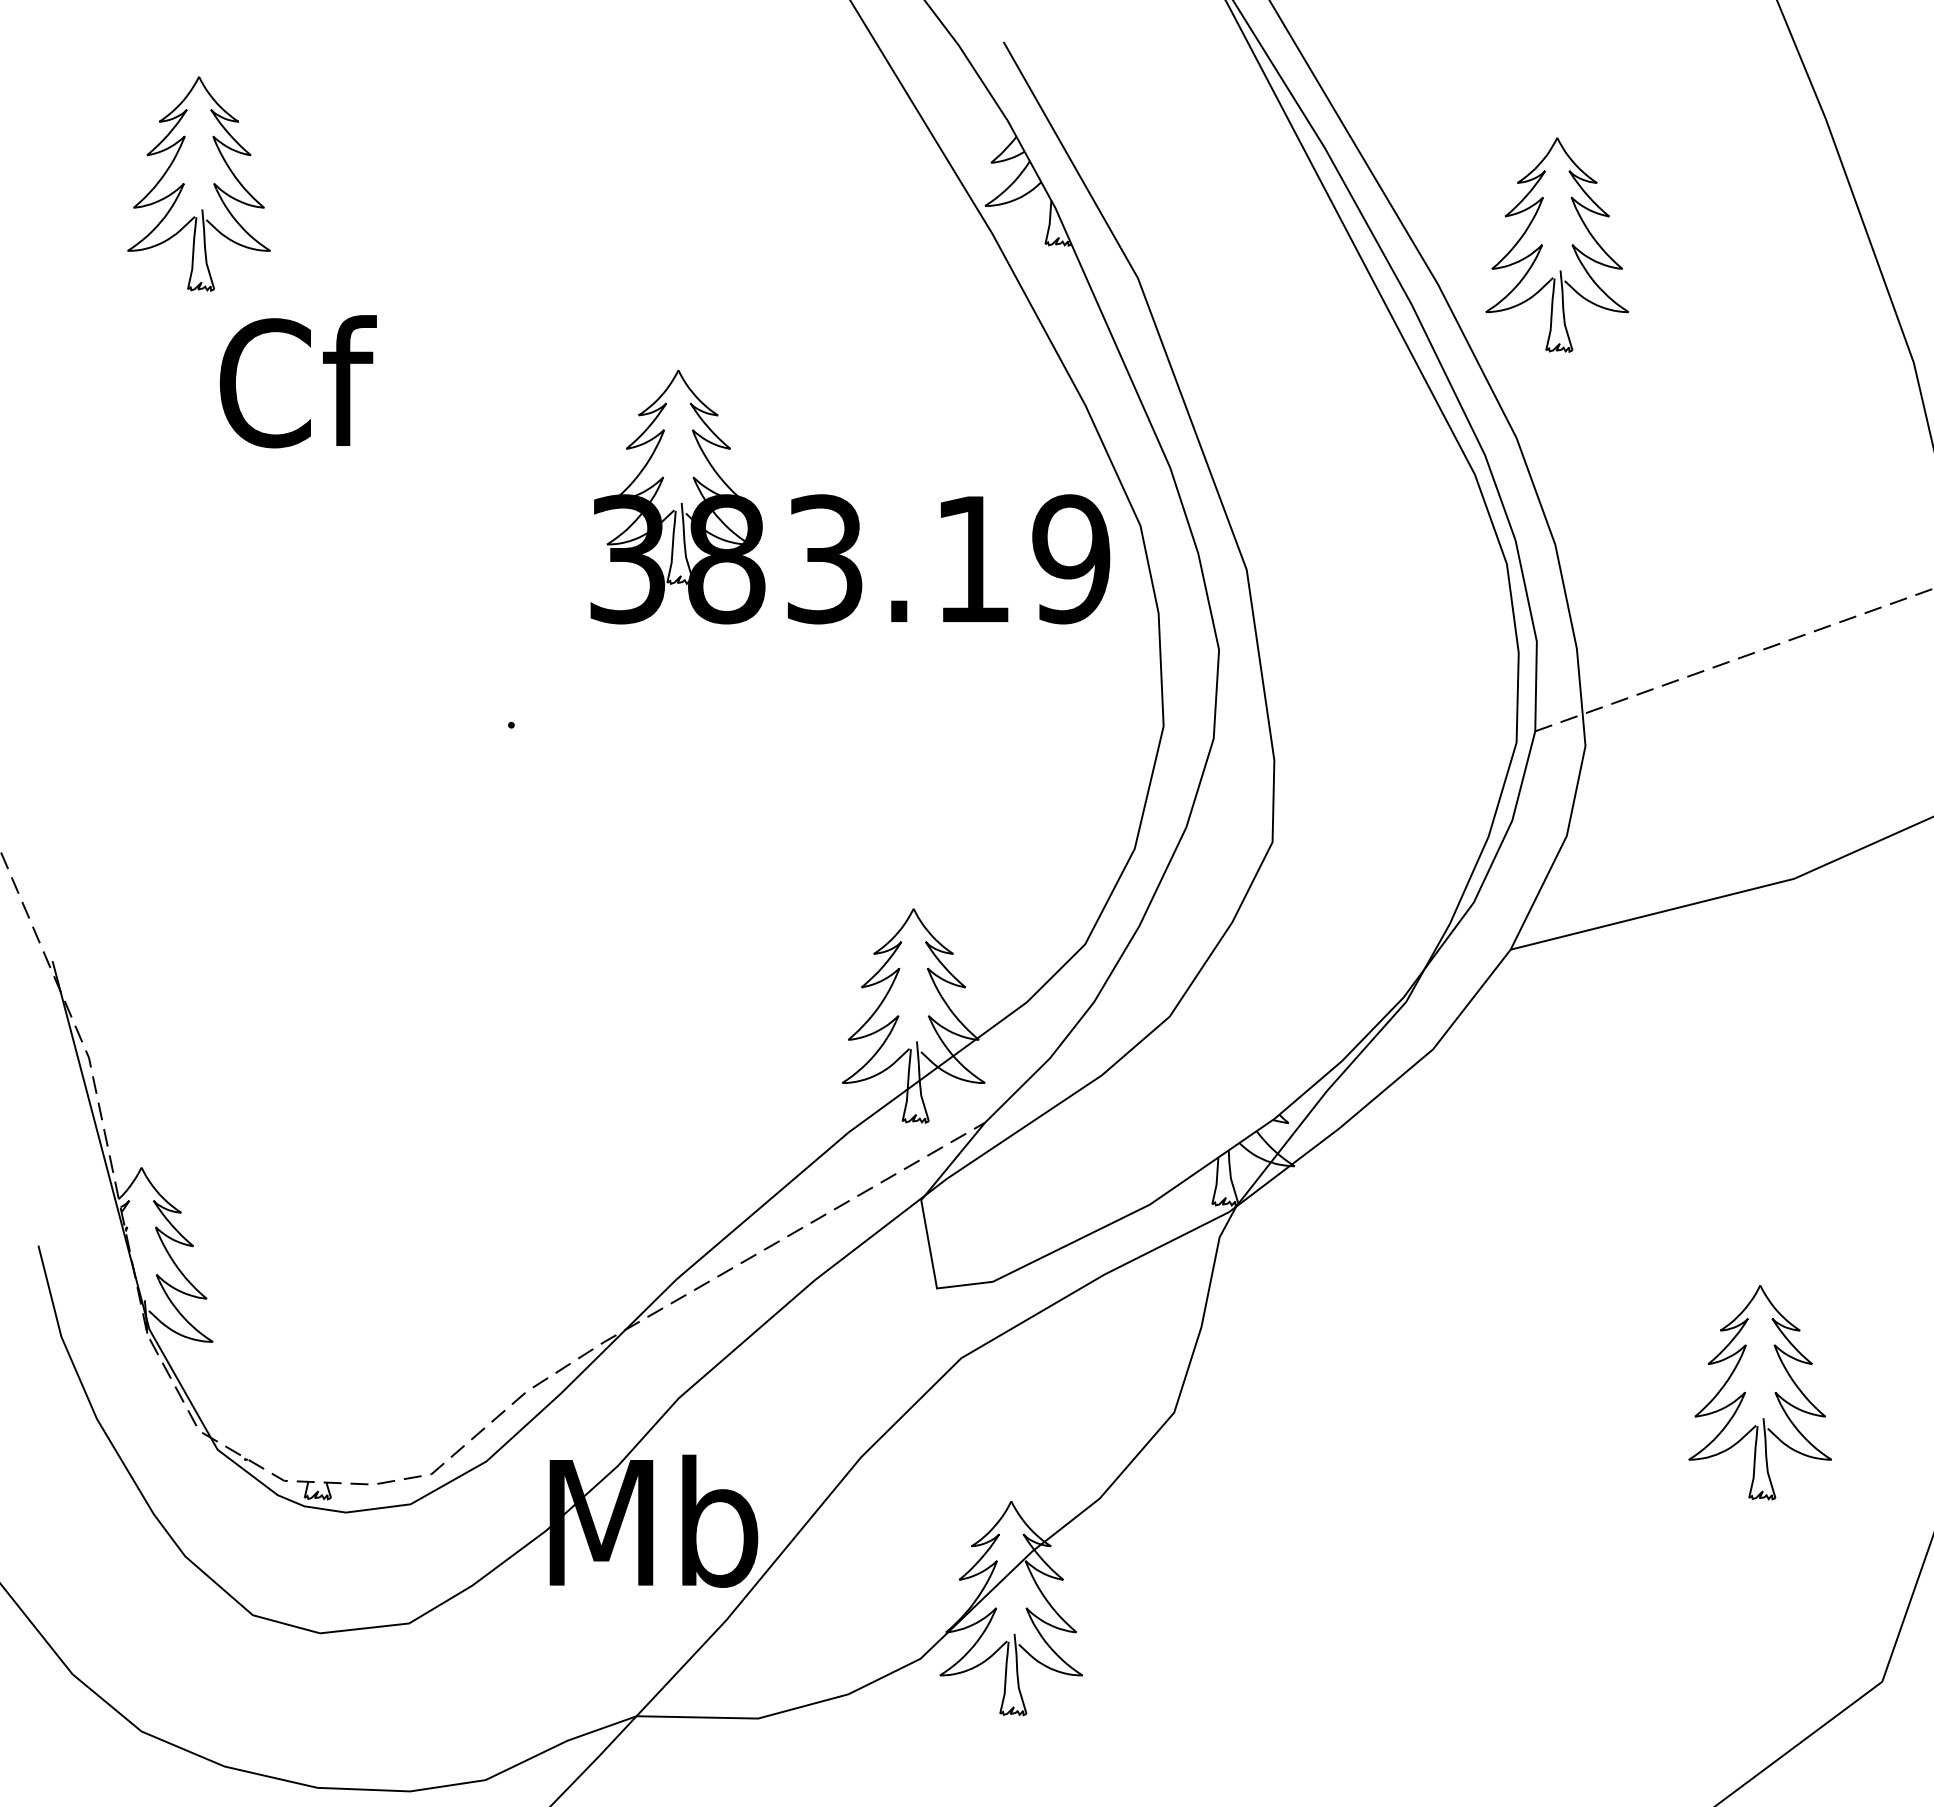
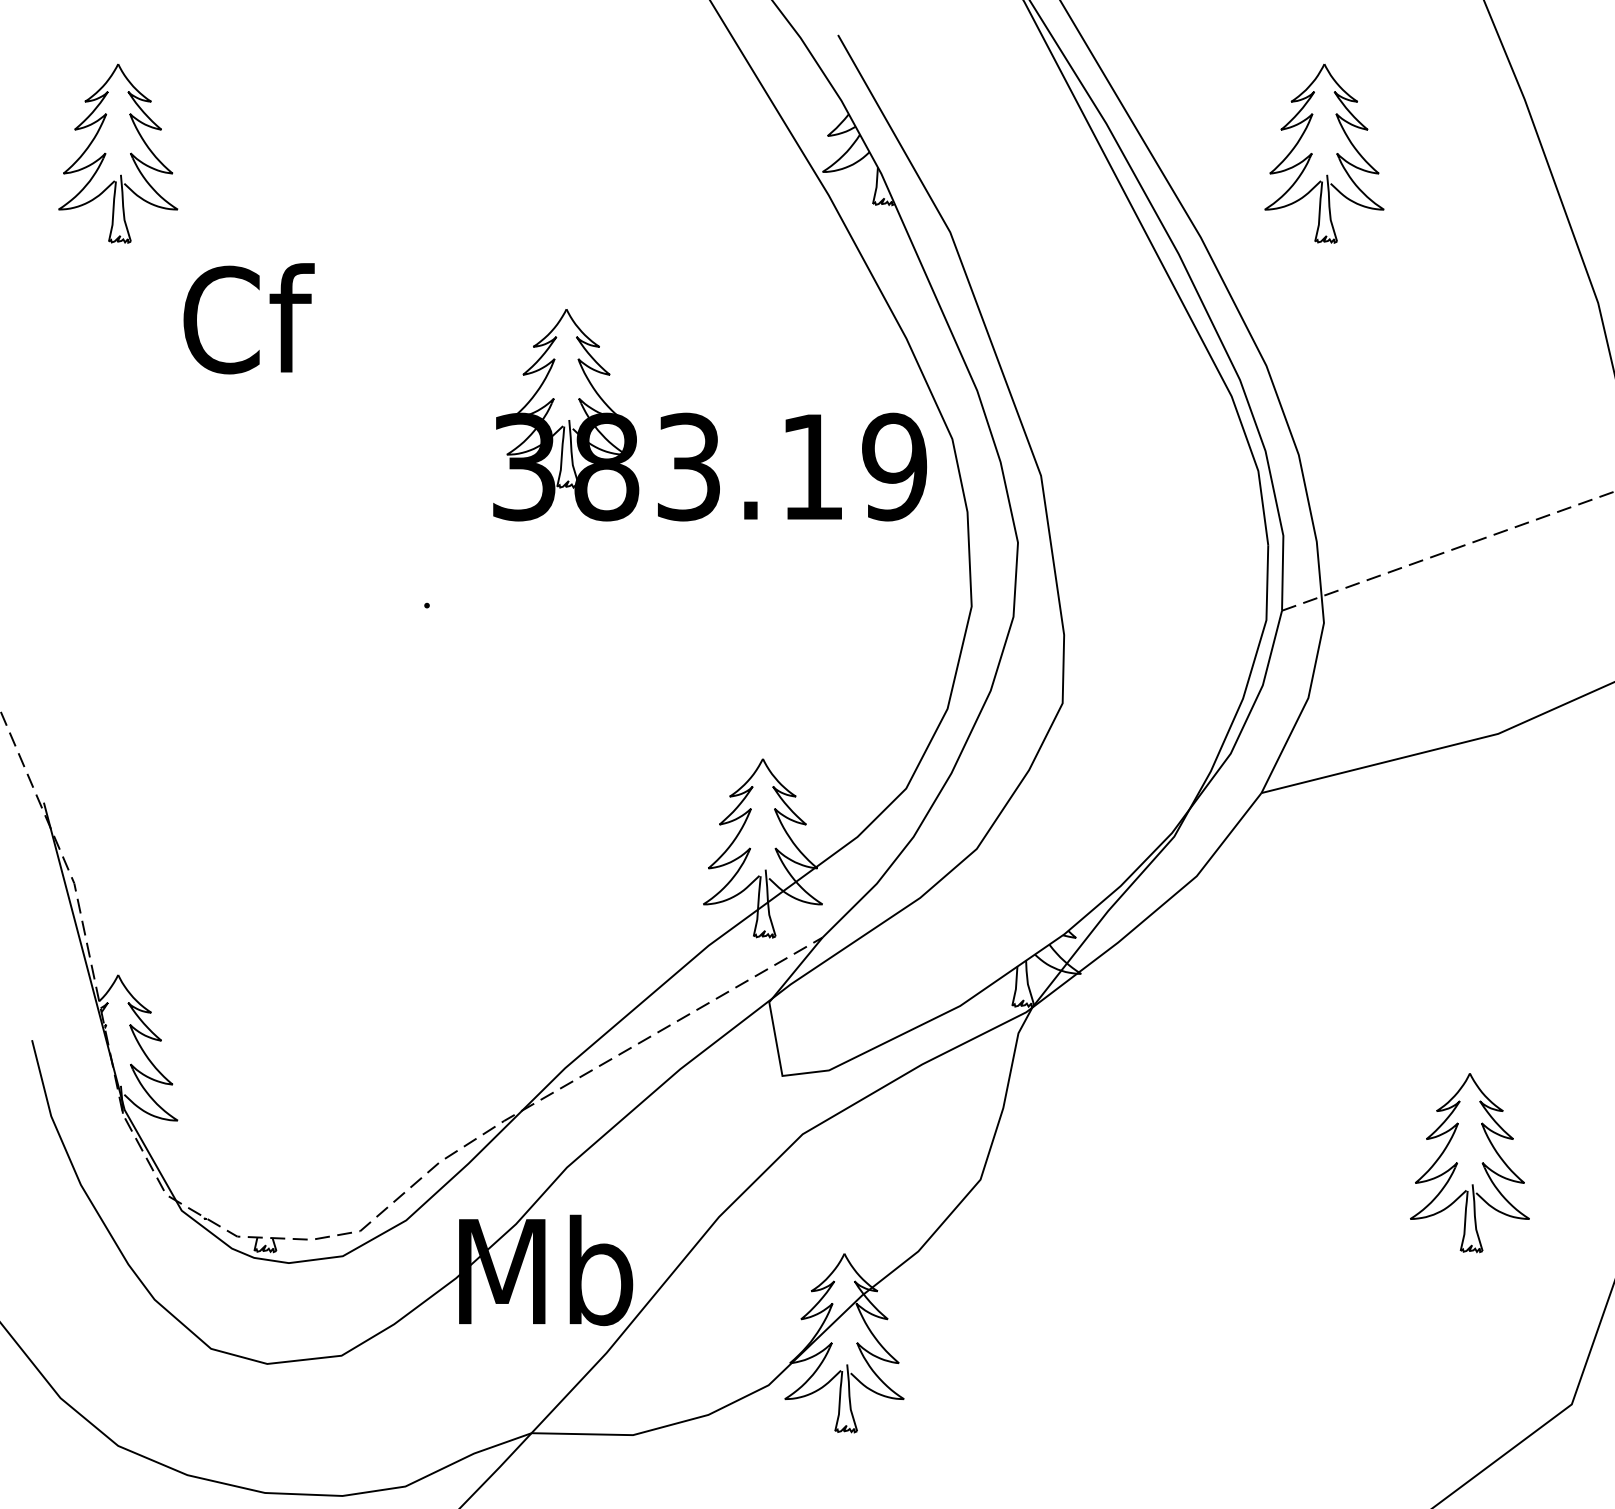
part: (185, 183) -> (106, 153), moved
part: (1542, 244) -> (1312, 153), moved

